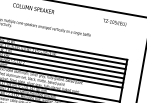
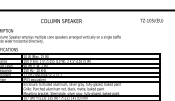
text: (114, 22) -> (151, 20), moved

